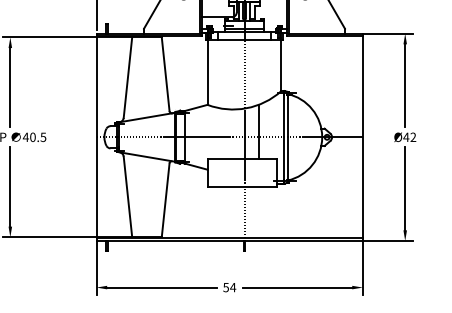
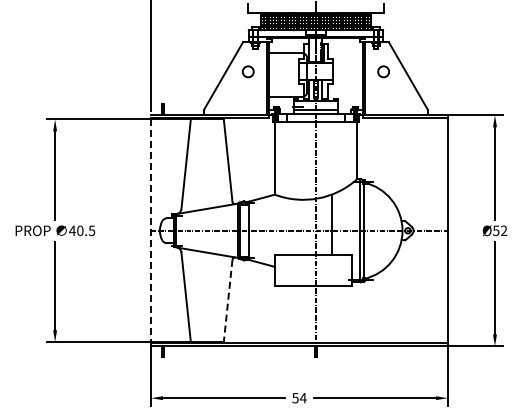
line: (96, 137) -> (151, 230), solid -> dashed
text: (405, 137) -> (495, 230), Ø42 -> Ø52
line: (165, 200) -> (228, 301), solid -> dashed

